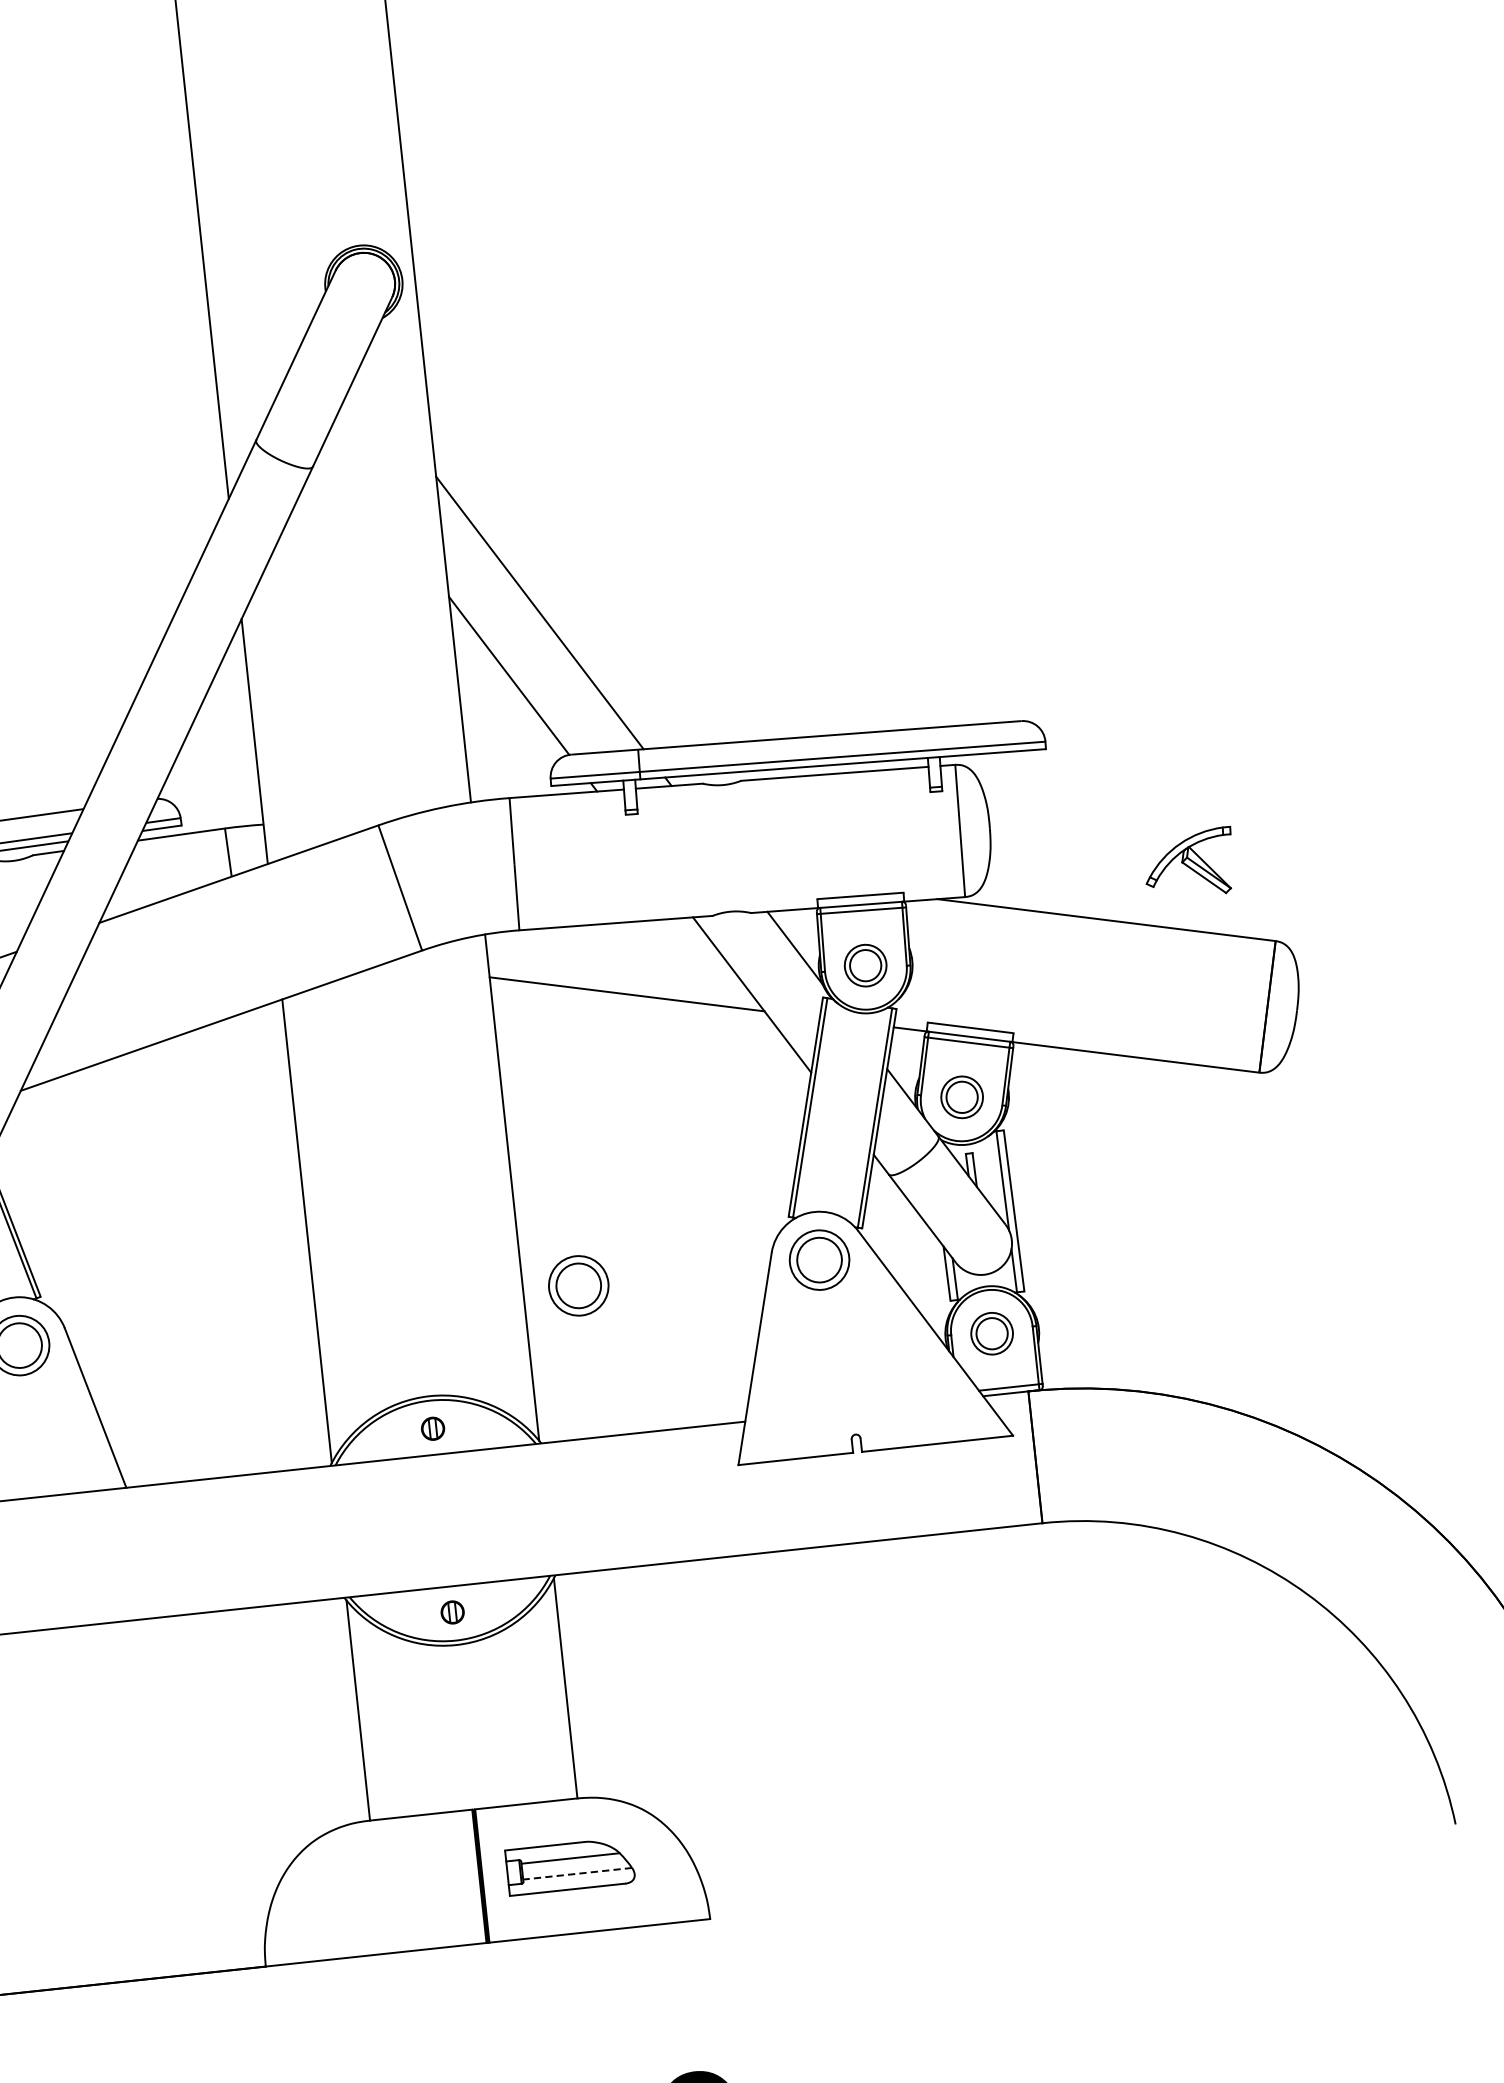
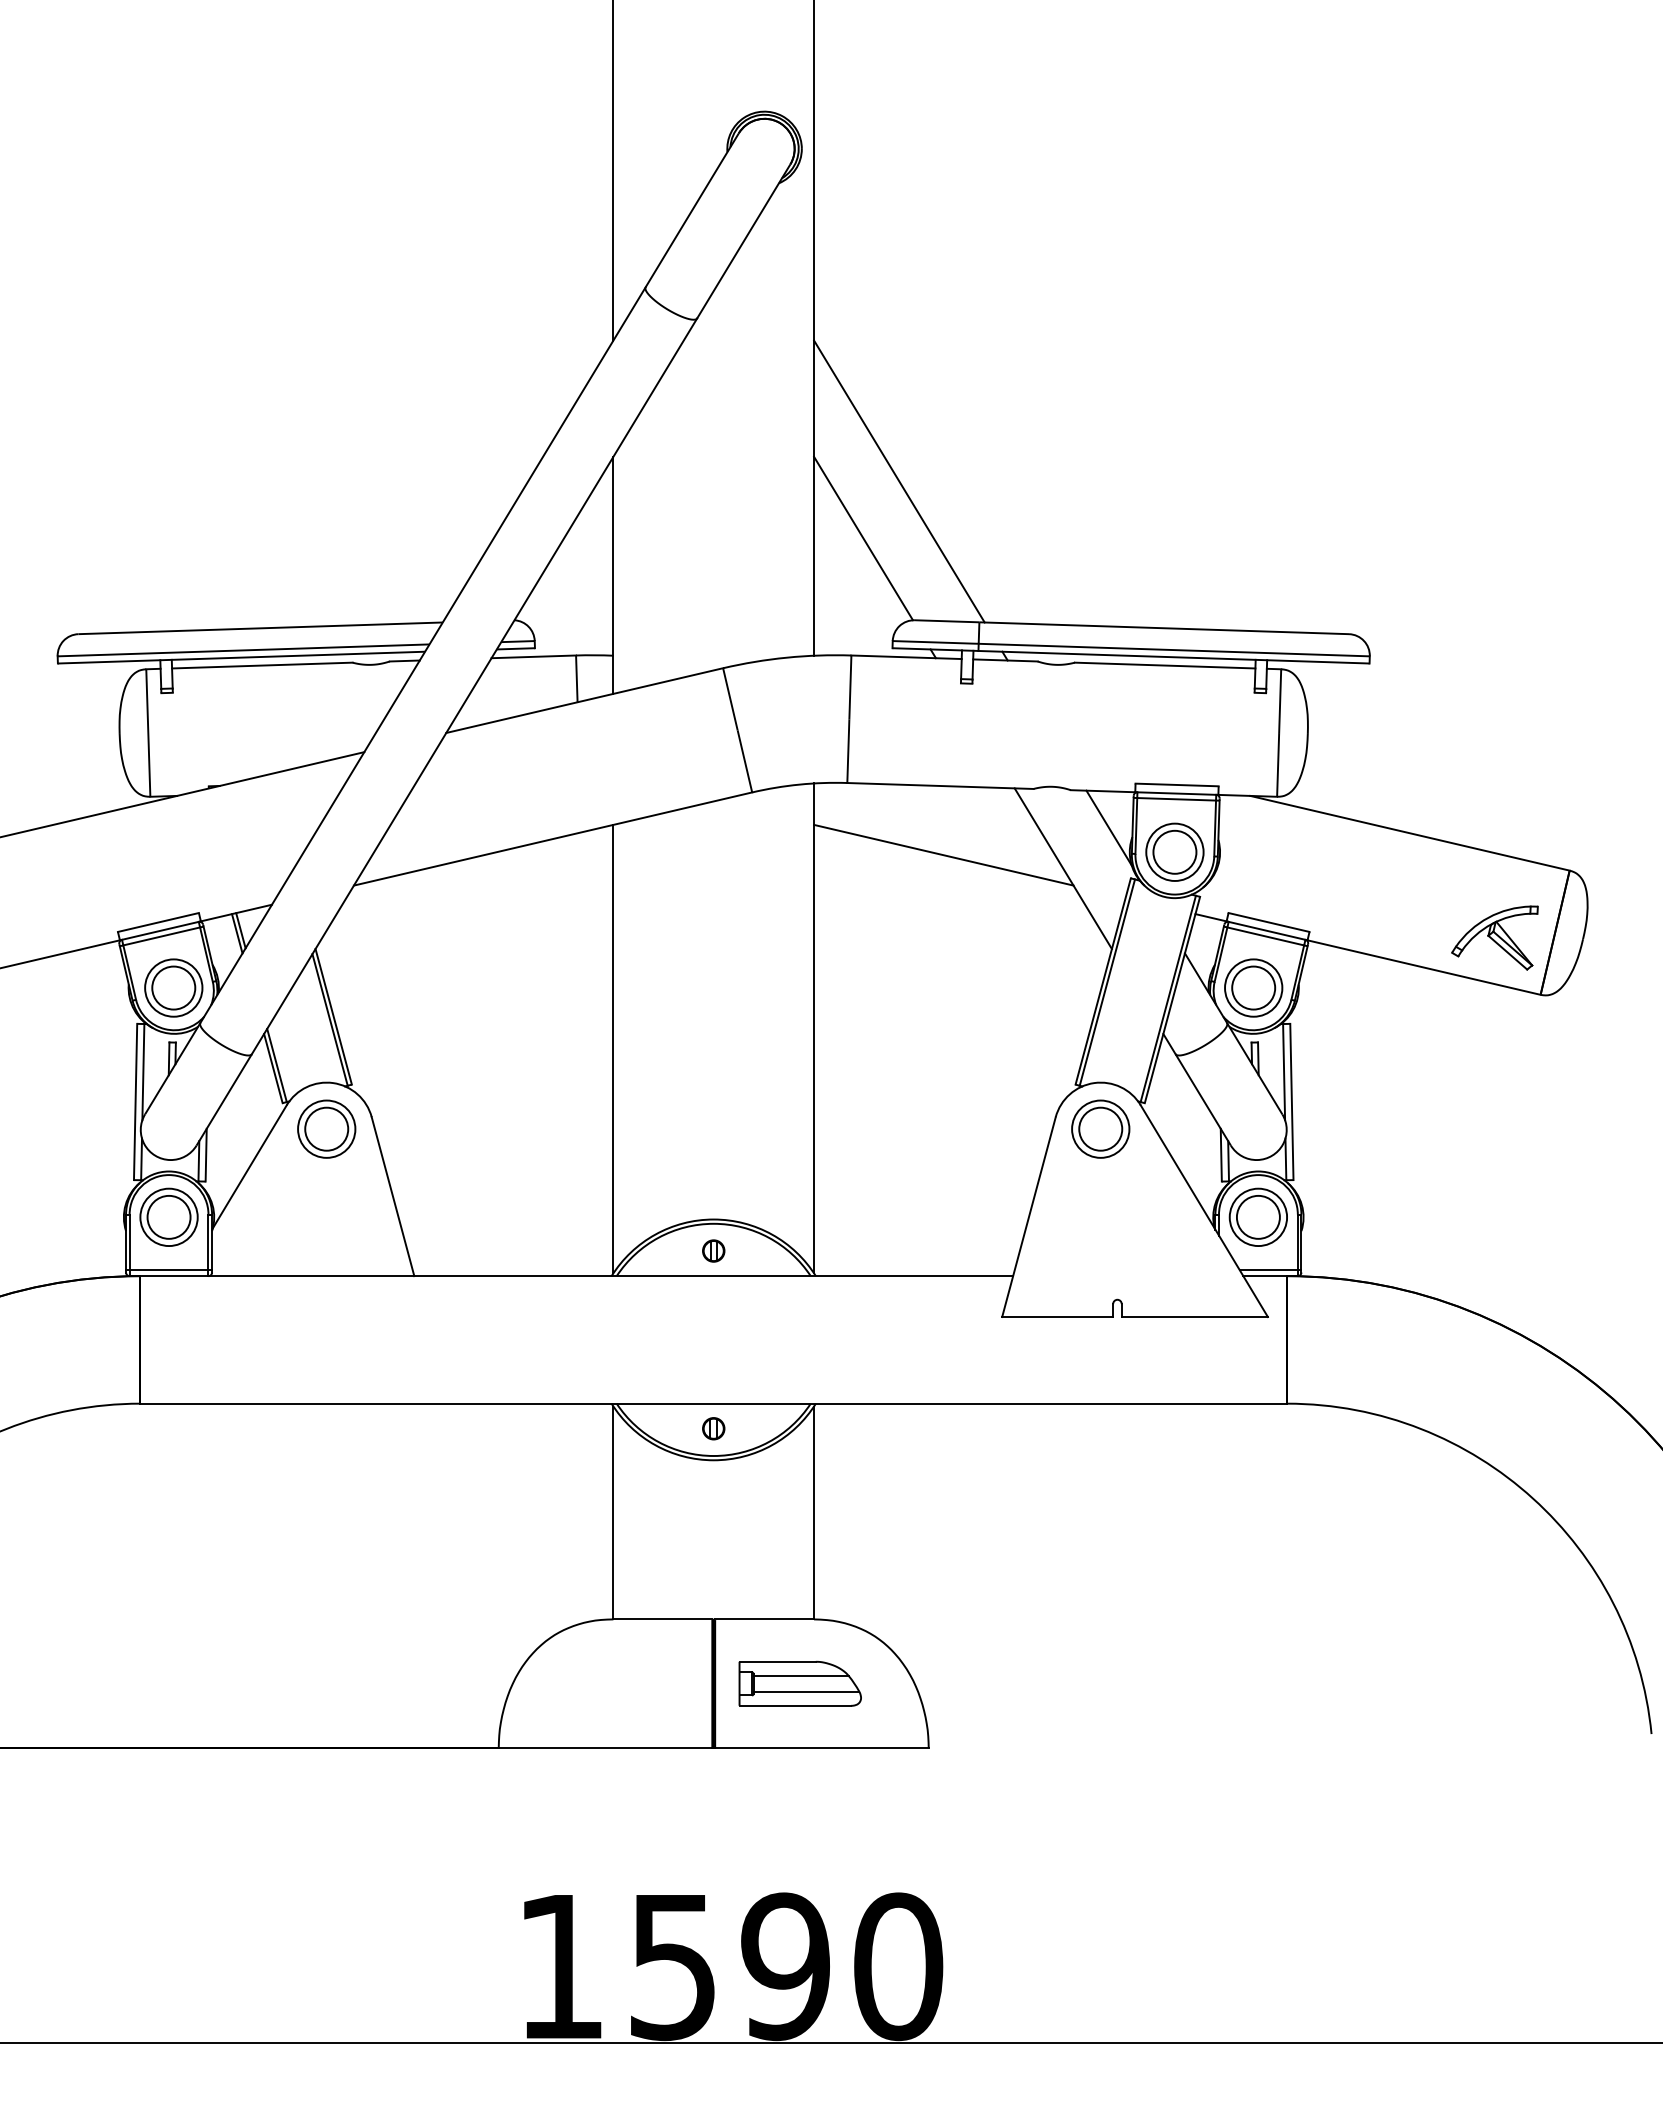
part: (1188, 863) -> (1494, 937), moved
part: (865, 964) -> (1174, 851), size x1.43
part: (961, 1096) -> (1253, 987), size x1.43
part: (578, 1285) -> (867, 1128), removed
part: (991, 1333) -> (1257, 1216), size x1.43
line: (577, 1873) -> (806, 1691), dashed -> solid

